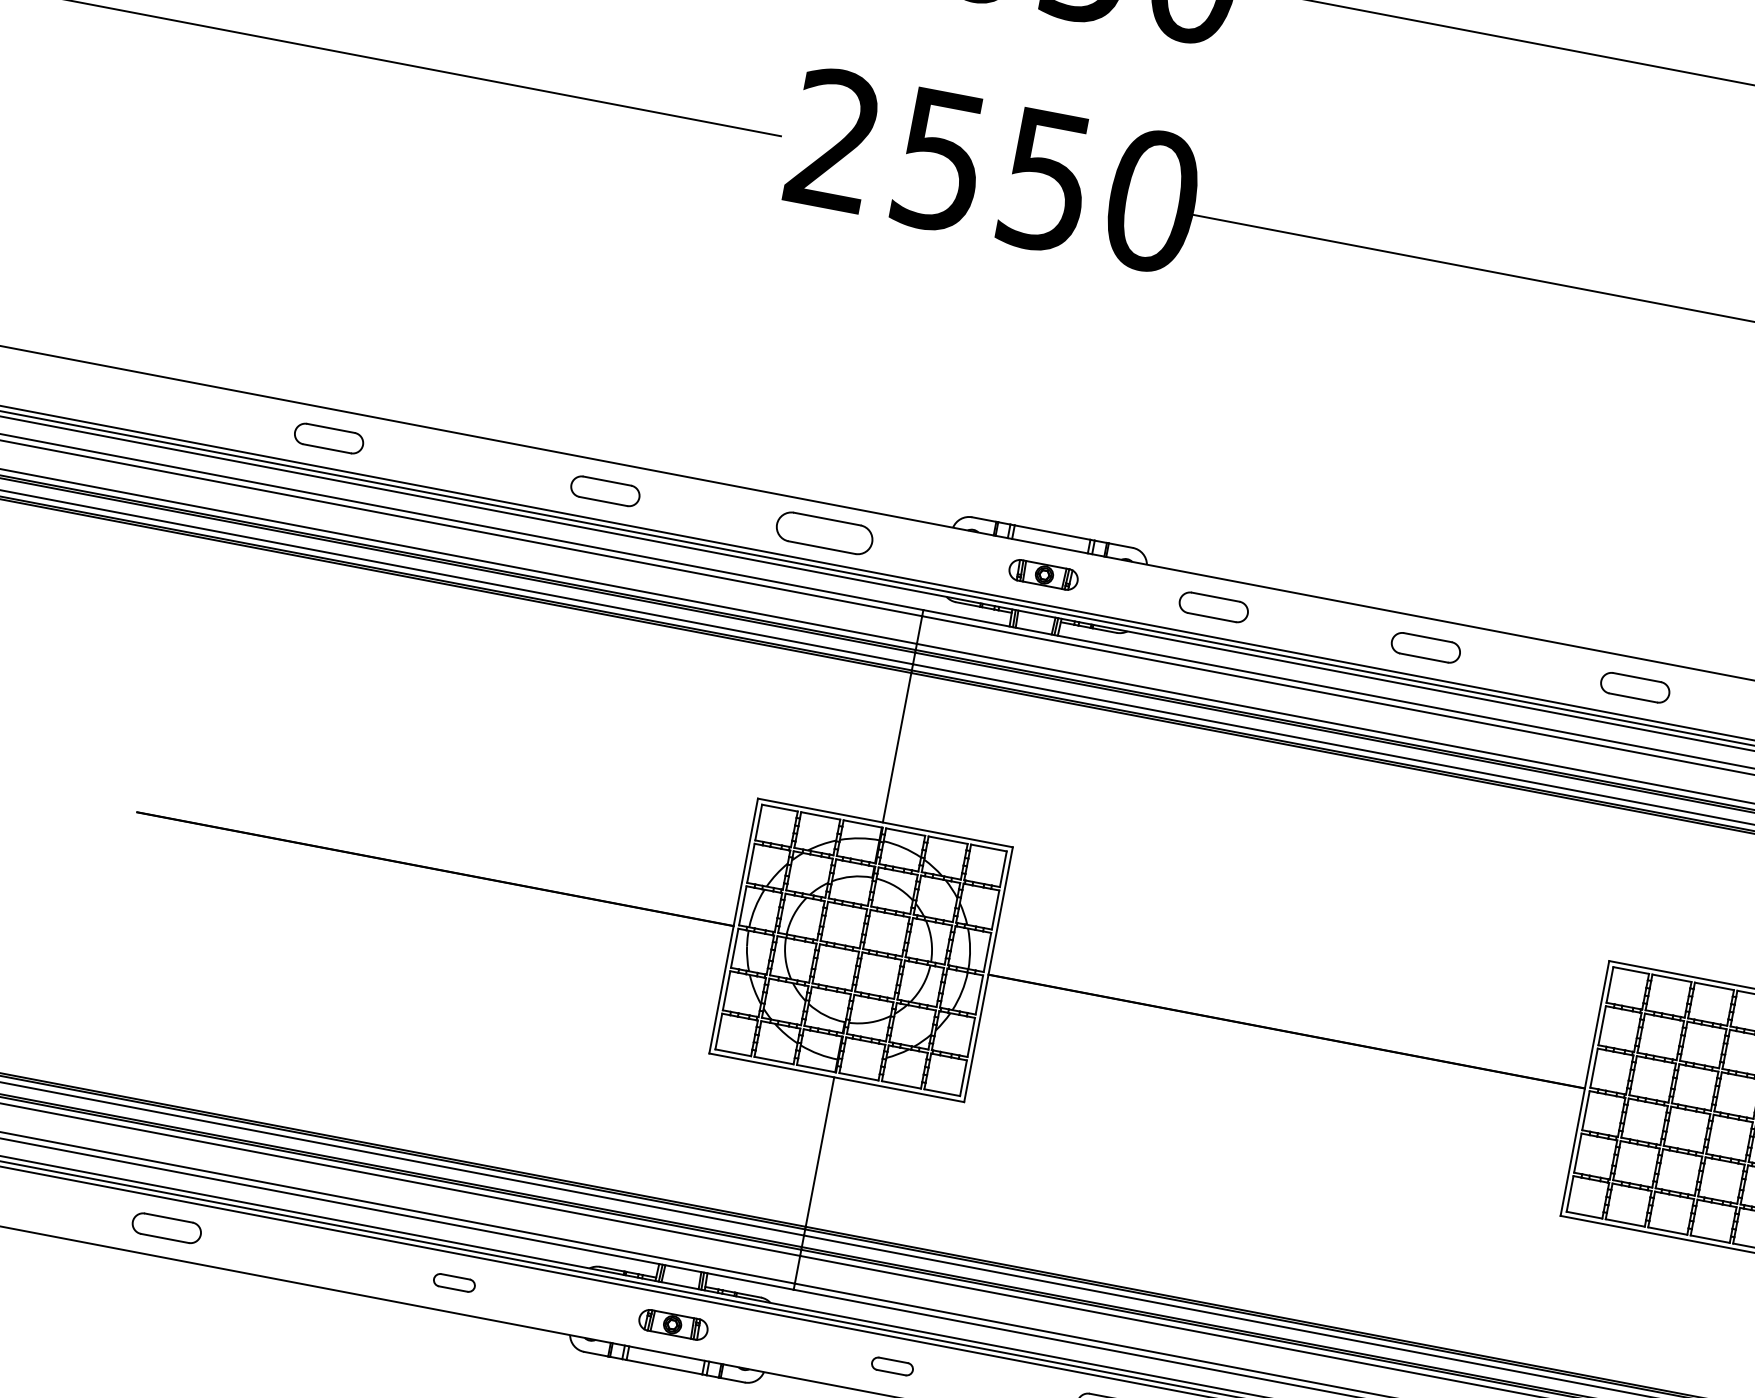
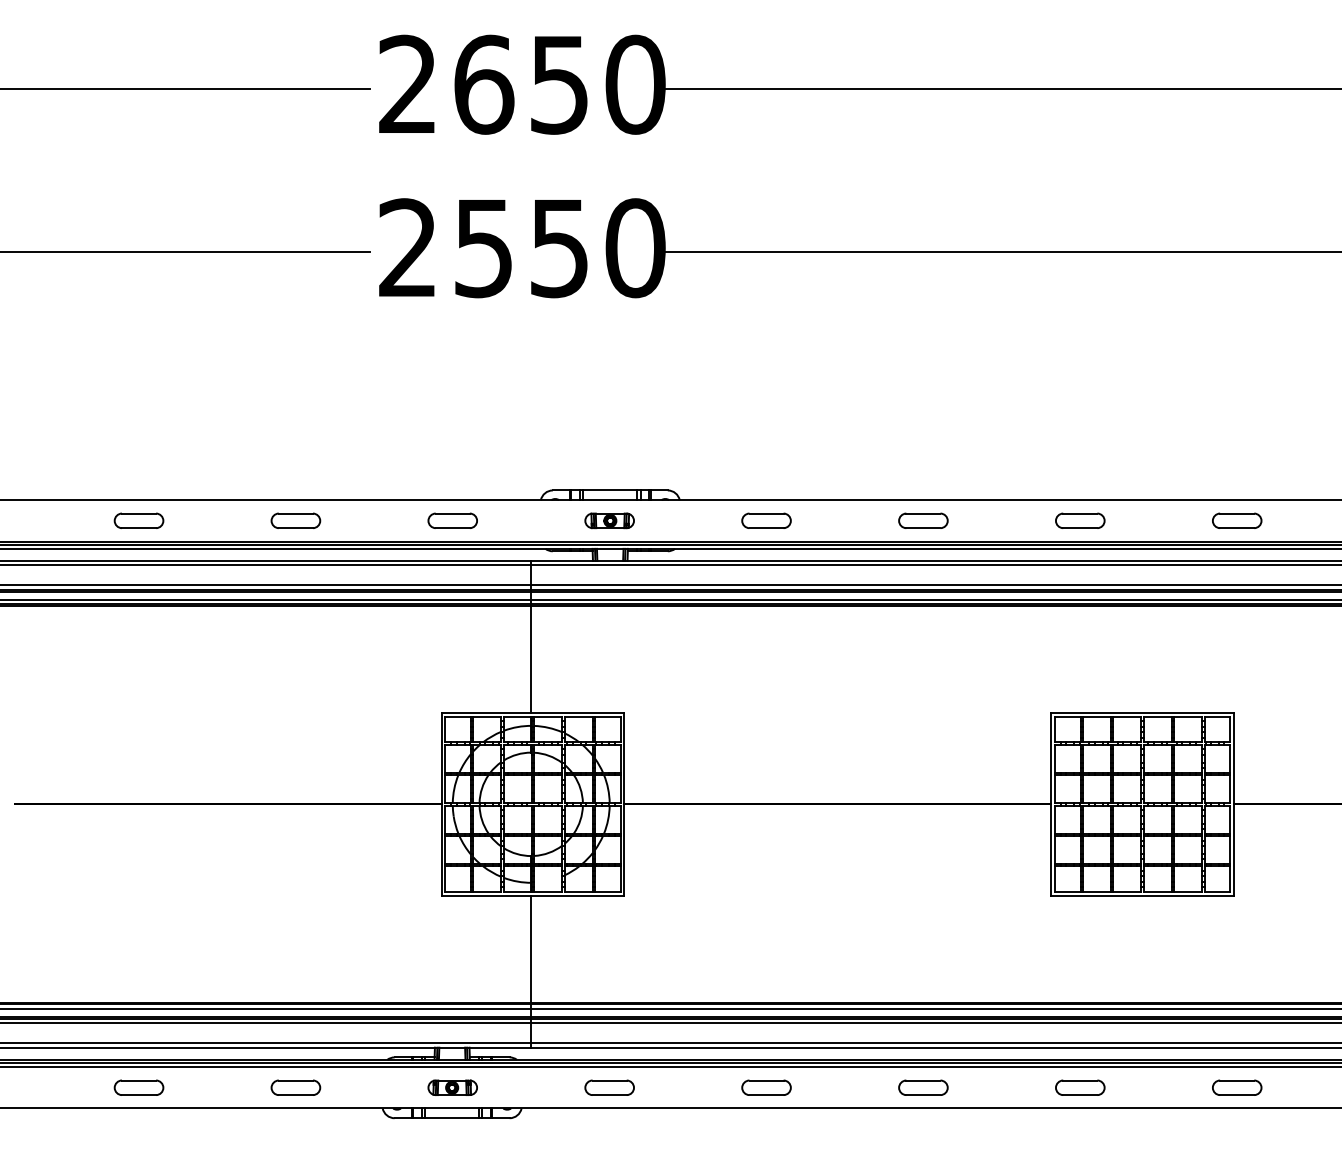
part: (328, 437) -> (138, 520), moved
part: (824, 532) -> (452, 520), size x0.71
part: (1213, 606) -> (766, 520), moved
part: (1426, 647) -> (923, 520), moved
part: (1635, 687) -> (1080, 520), moved
part: (166, 1227) -> (138, 1087), moved
part: (453, 1282) -> (295, 1087), size x1.67
part: (892, 1366) -> (609, 1087), size x1.67

